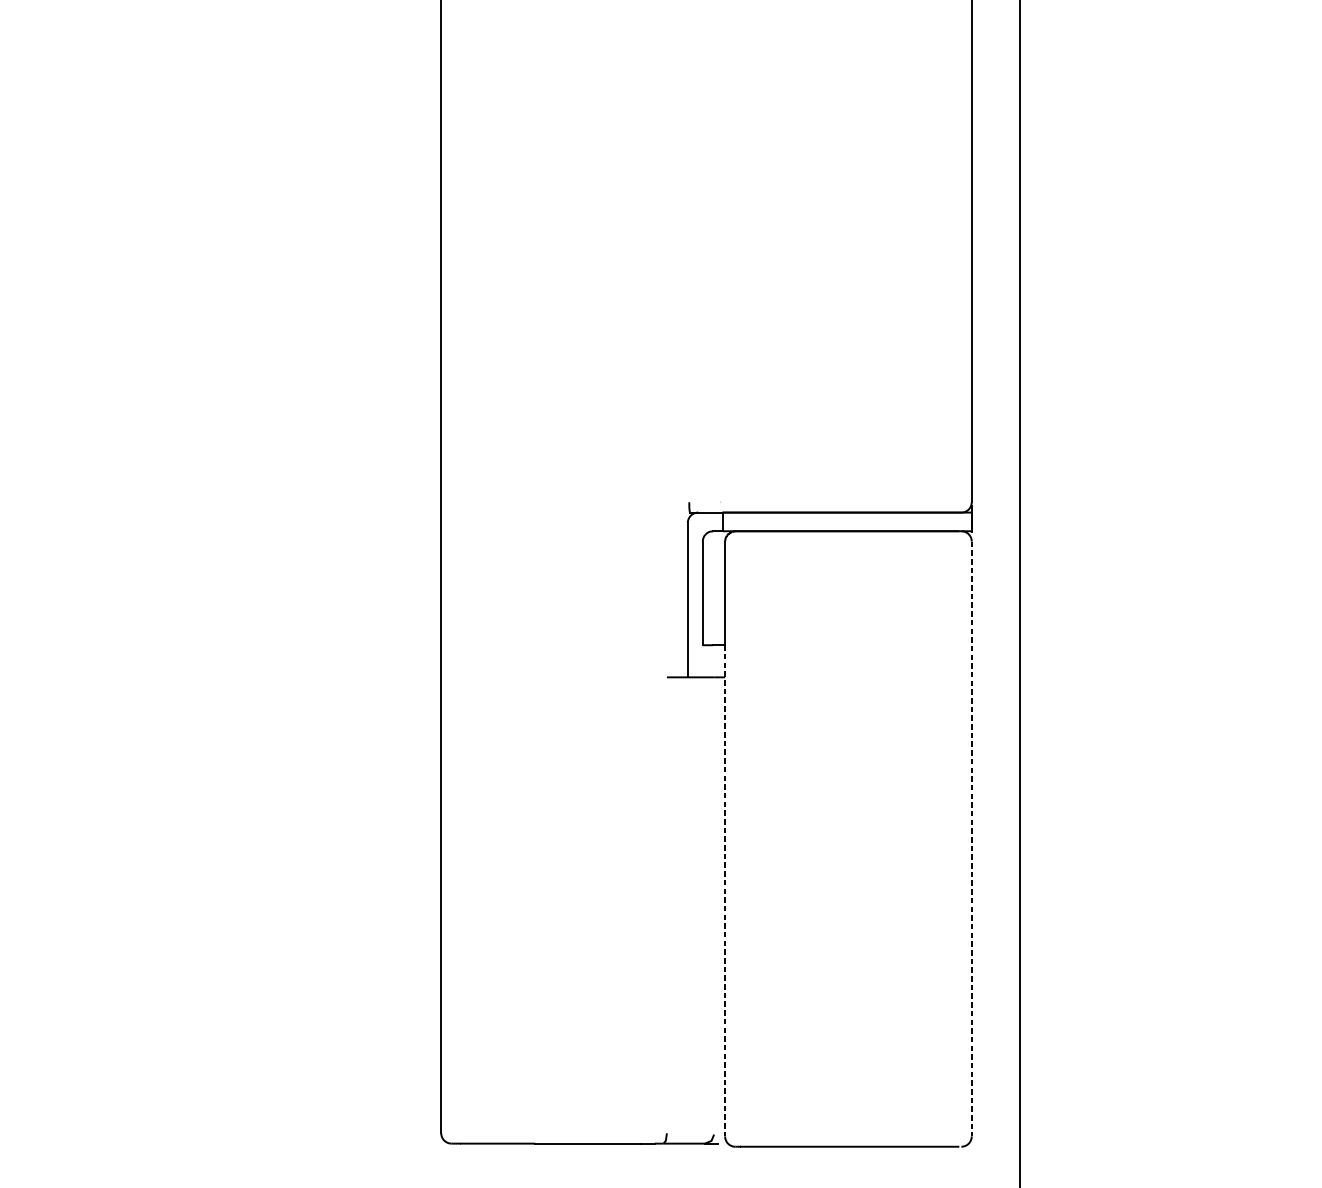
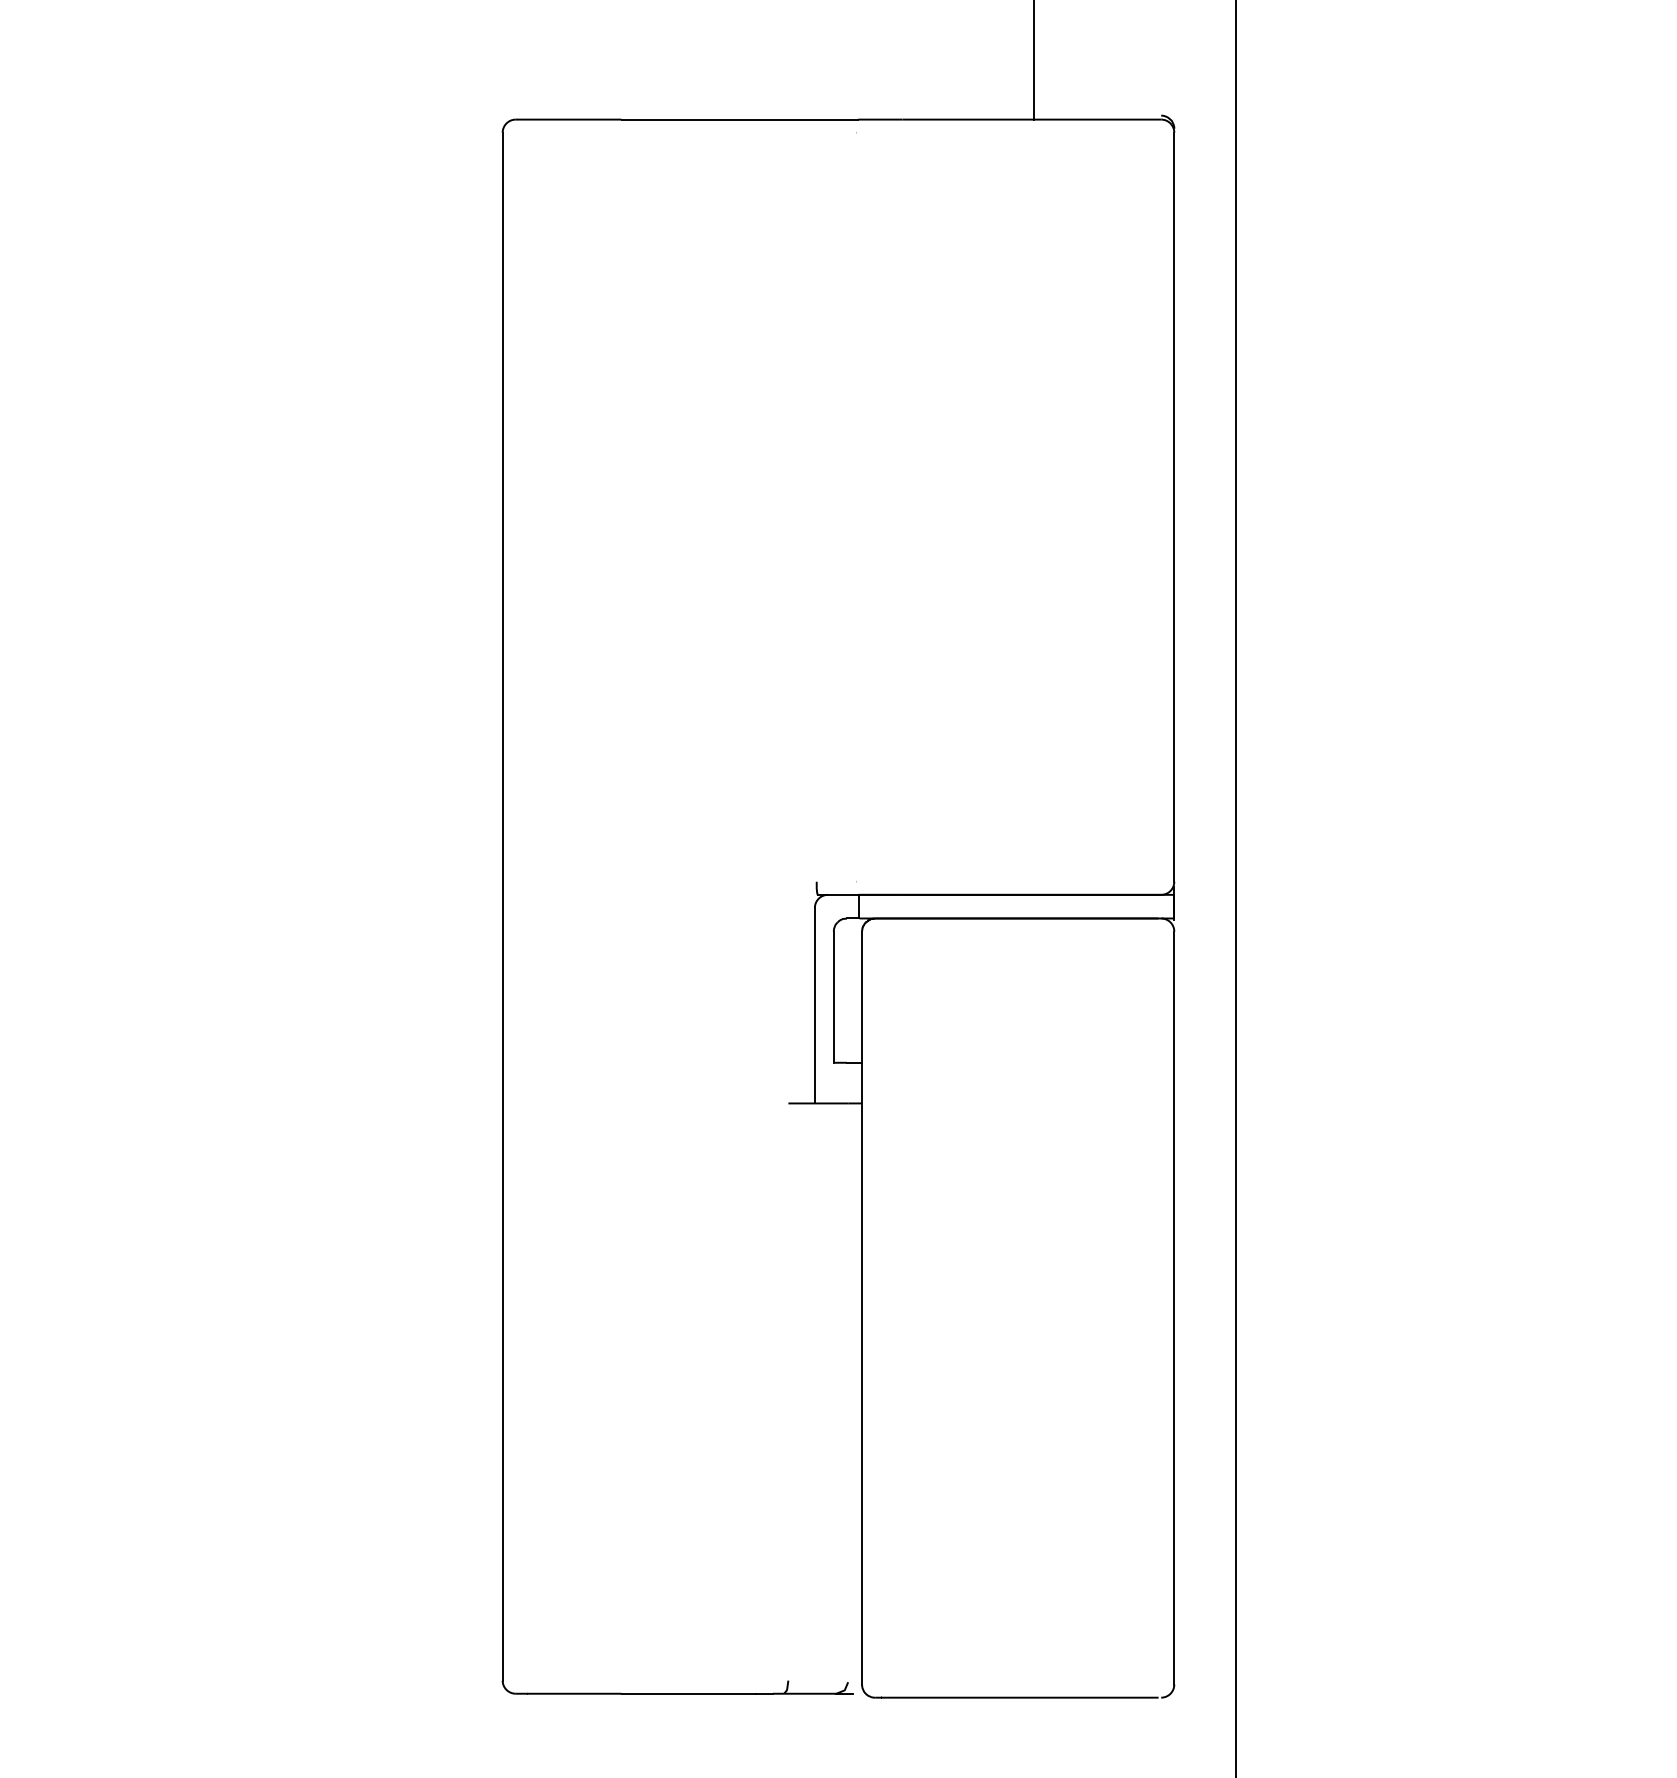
line: (971, 839) -> (1174, 1308), dashed -> solid
line: (725, 890) -> (862, 1373), dashed -> solid

